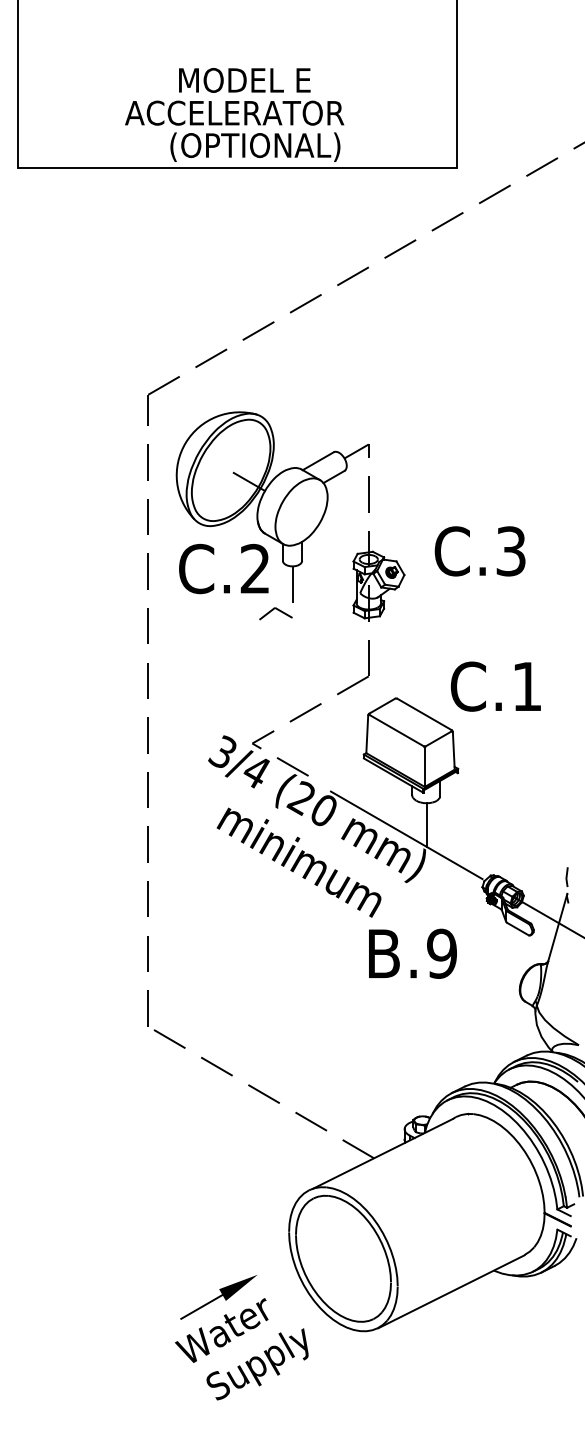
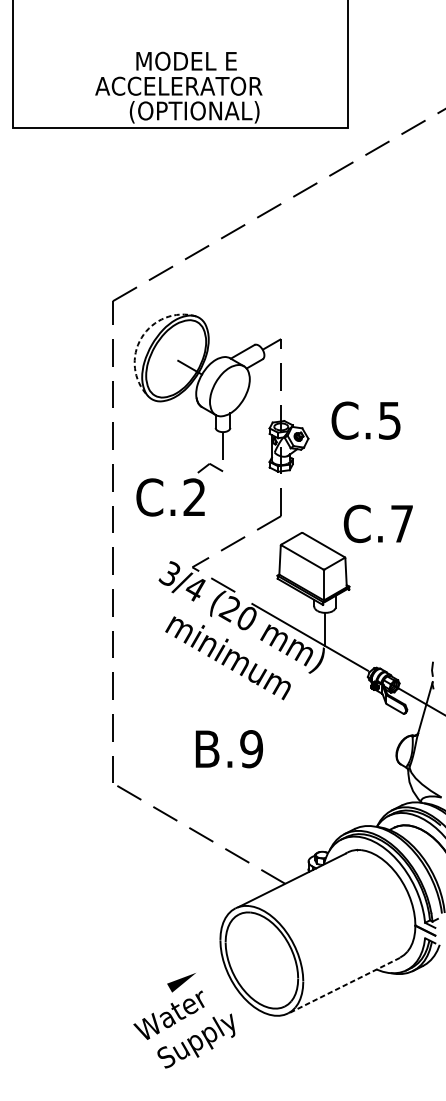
arc: (185, 442) -> (141, 337), solid -> dashed
text: (511, 550) -> (390, 420), C.3 -> C.5
text: (223, 568) -> (170, 497), moved
text: (527, 686) -> (402, 523), C.1 -> C.7
text: (412, 953) -> (229, 748), moved
line: (451, 1291) -> (344, 985), solid -> dashed
line: (201, 1306) -> (153, 996), removed

